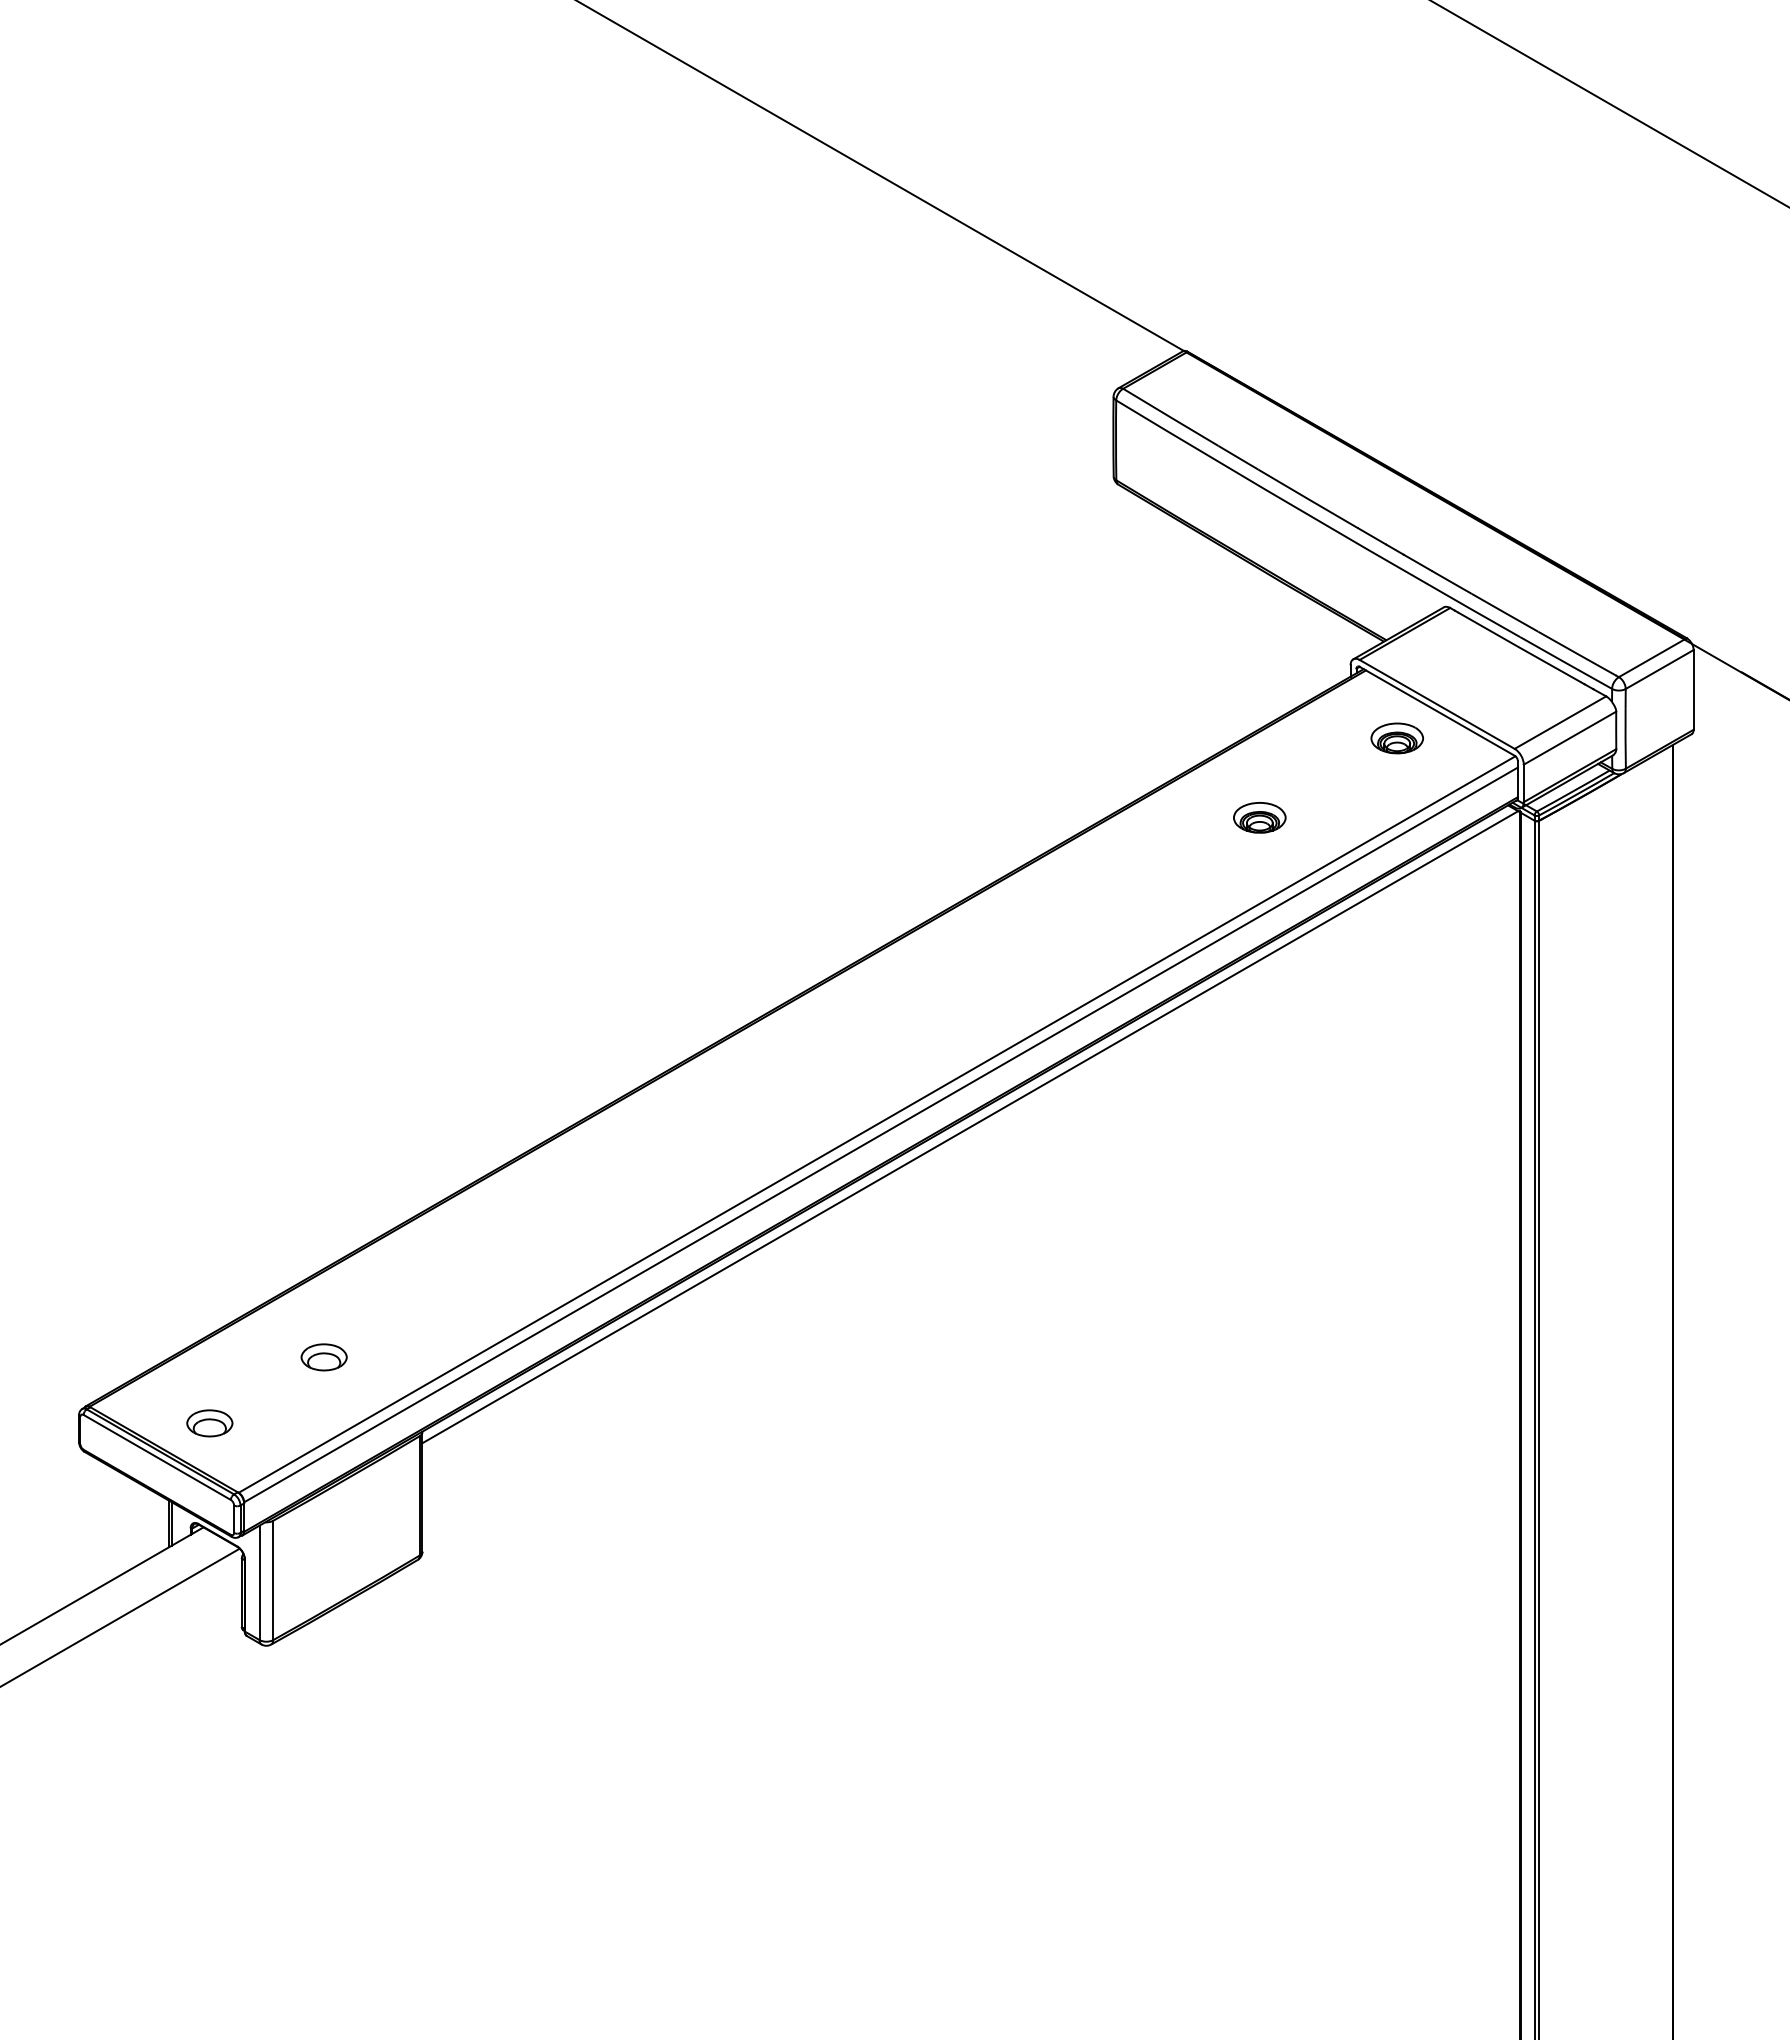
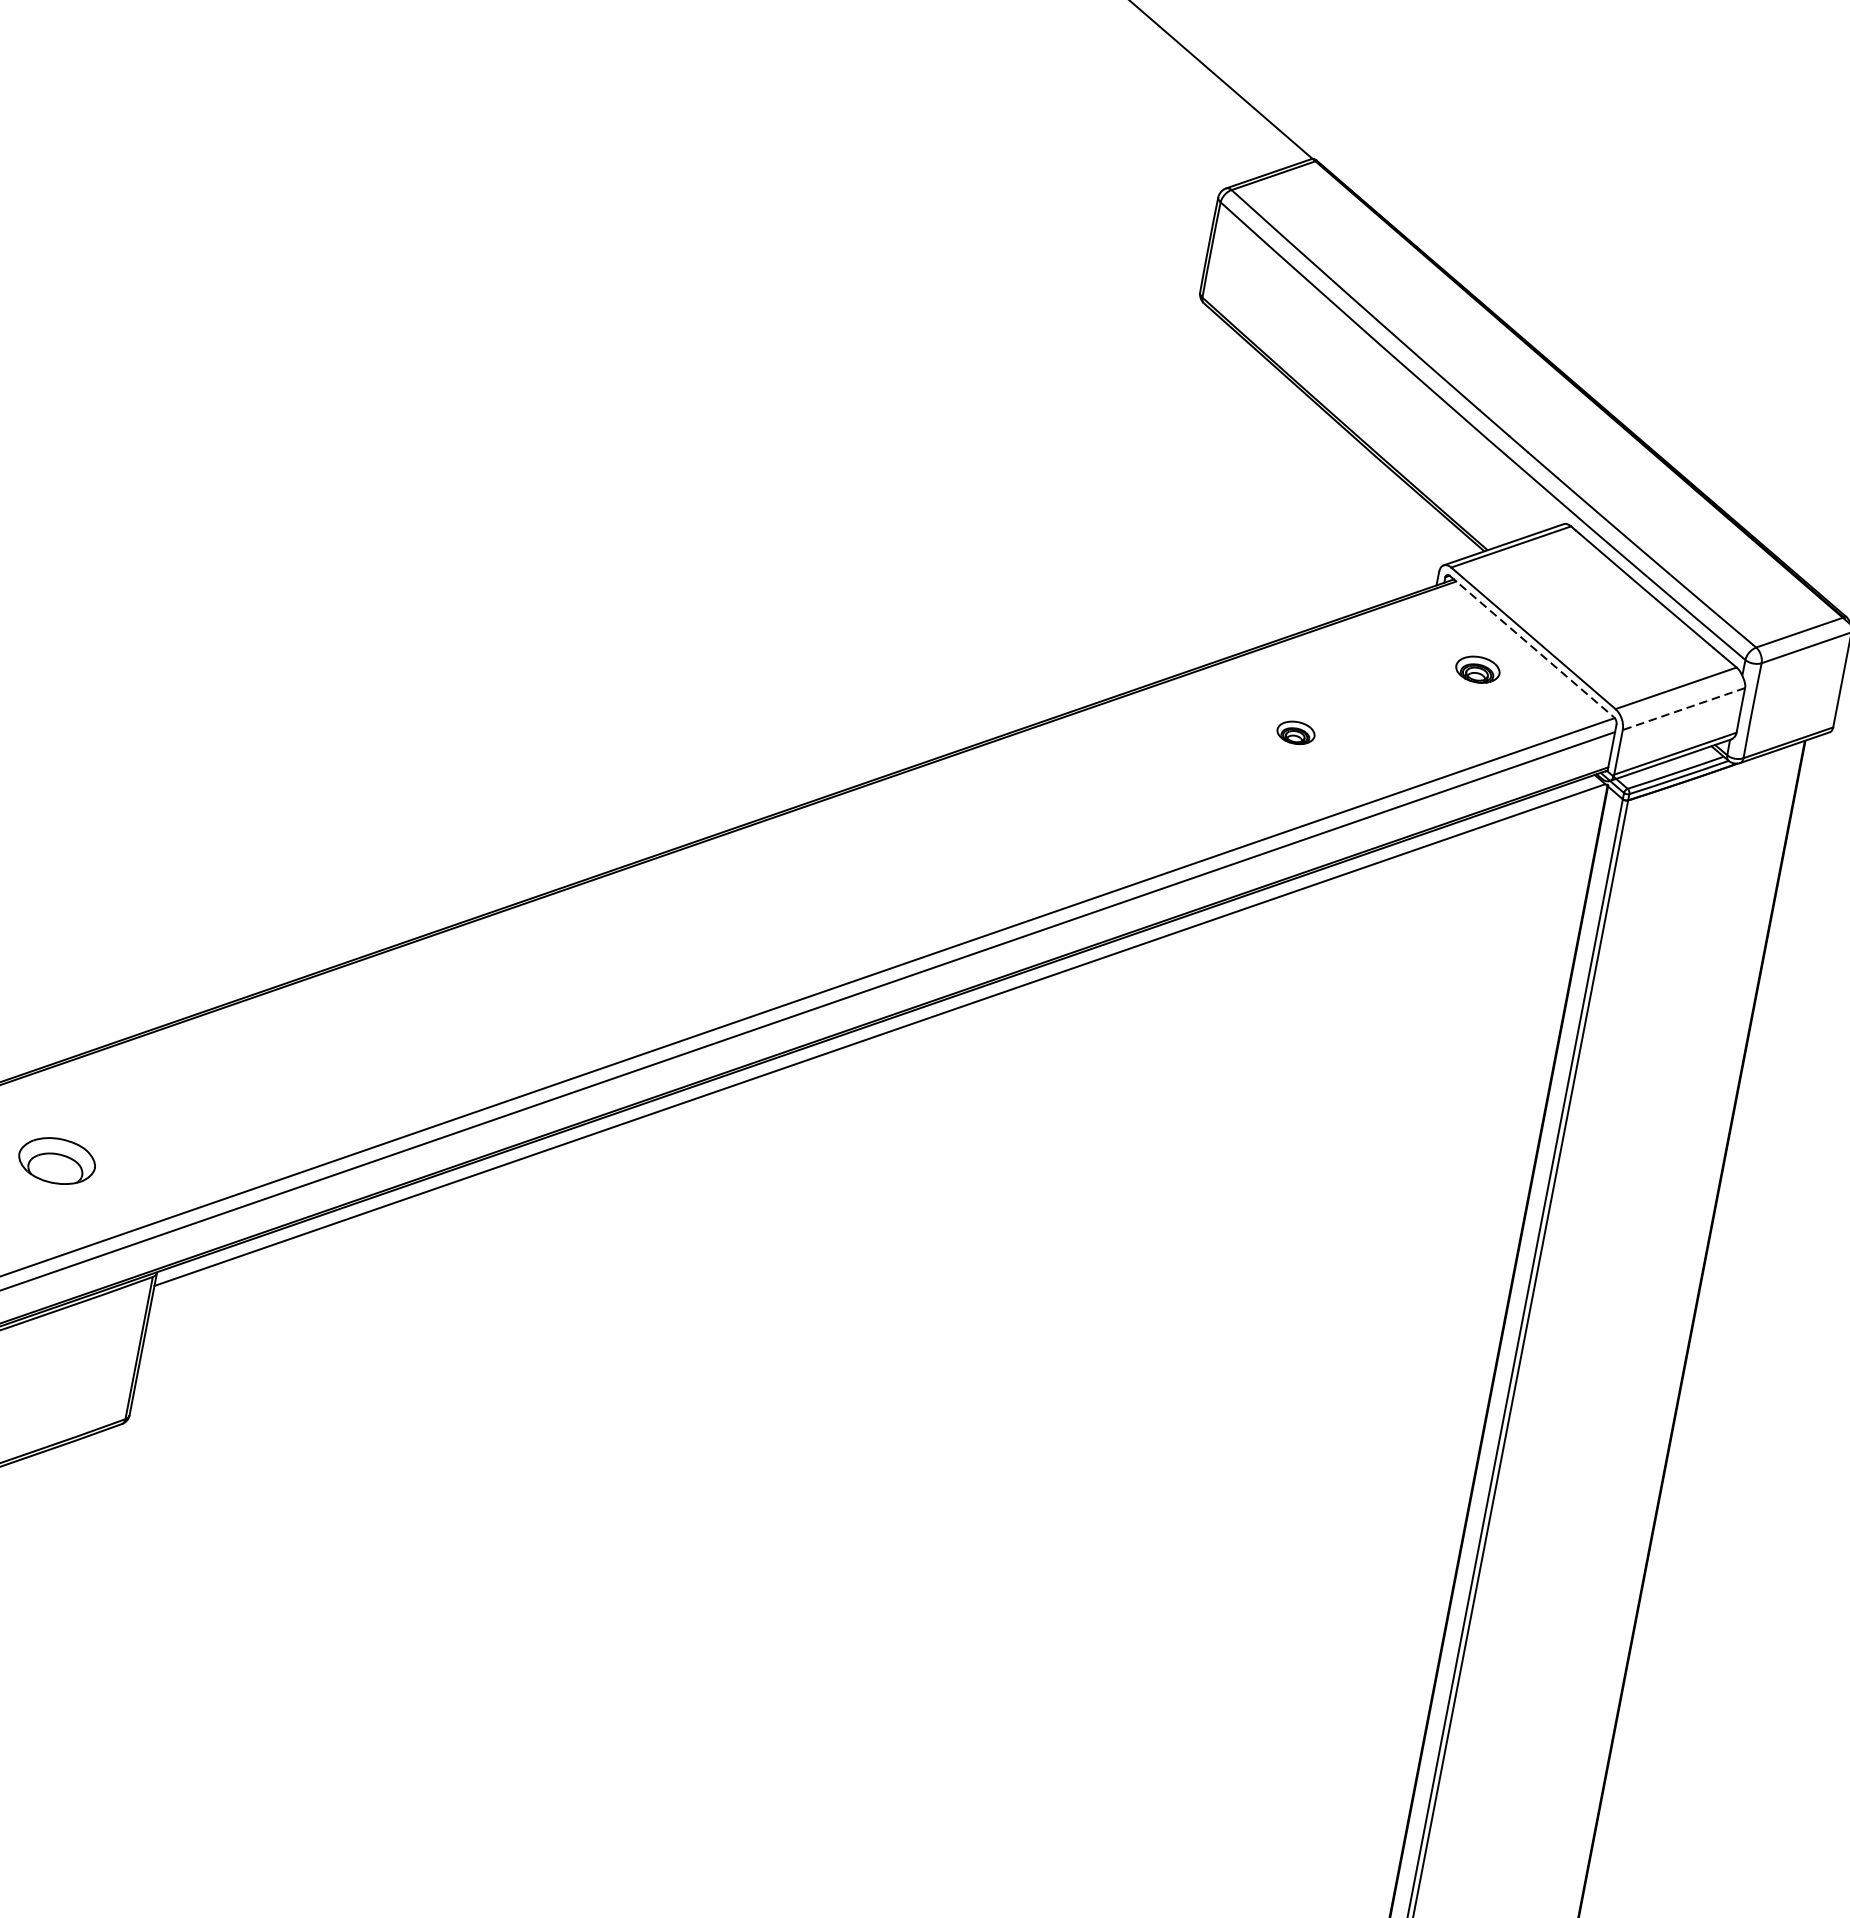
line: (1437, 711) -> (1532, 646), solid -> dashed
part: (1396, 738) -> (1477, 669), size x0.7
line: (1569, 738) -> (1683, 709), solid -> dashed
part: (1259, 817) -> (1295, 732), size x0.6
part: (323, 1357) -> (56, 1161), size x1.4

